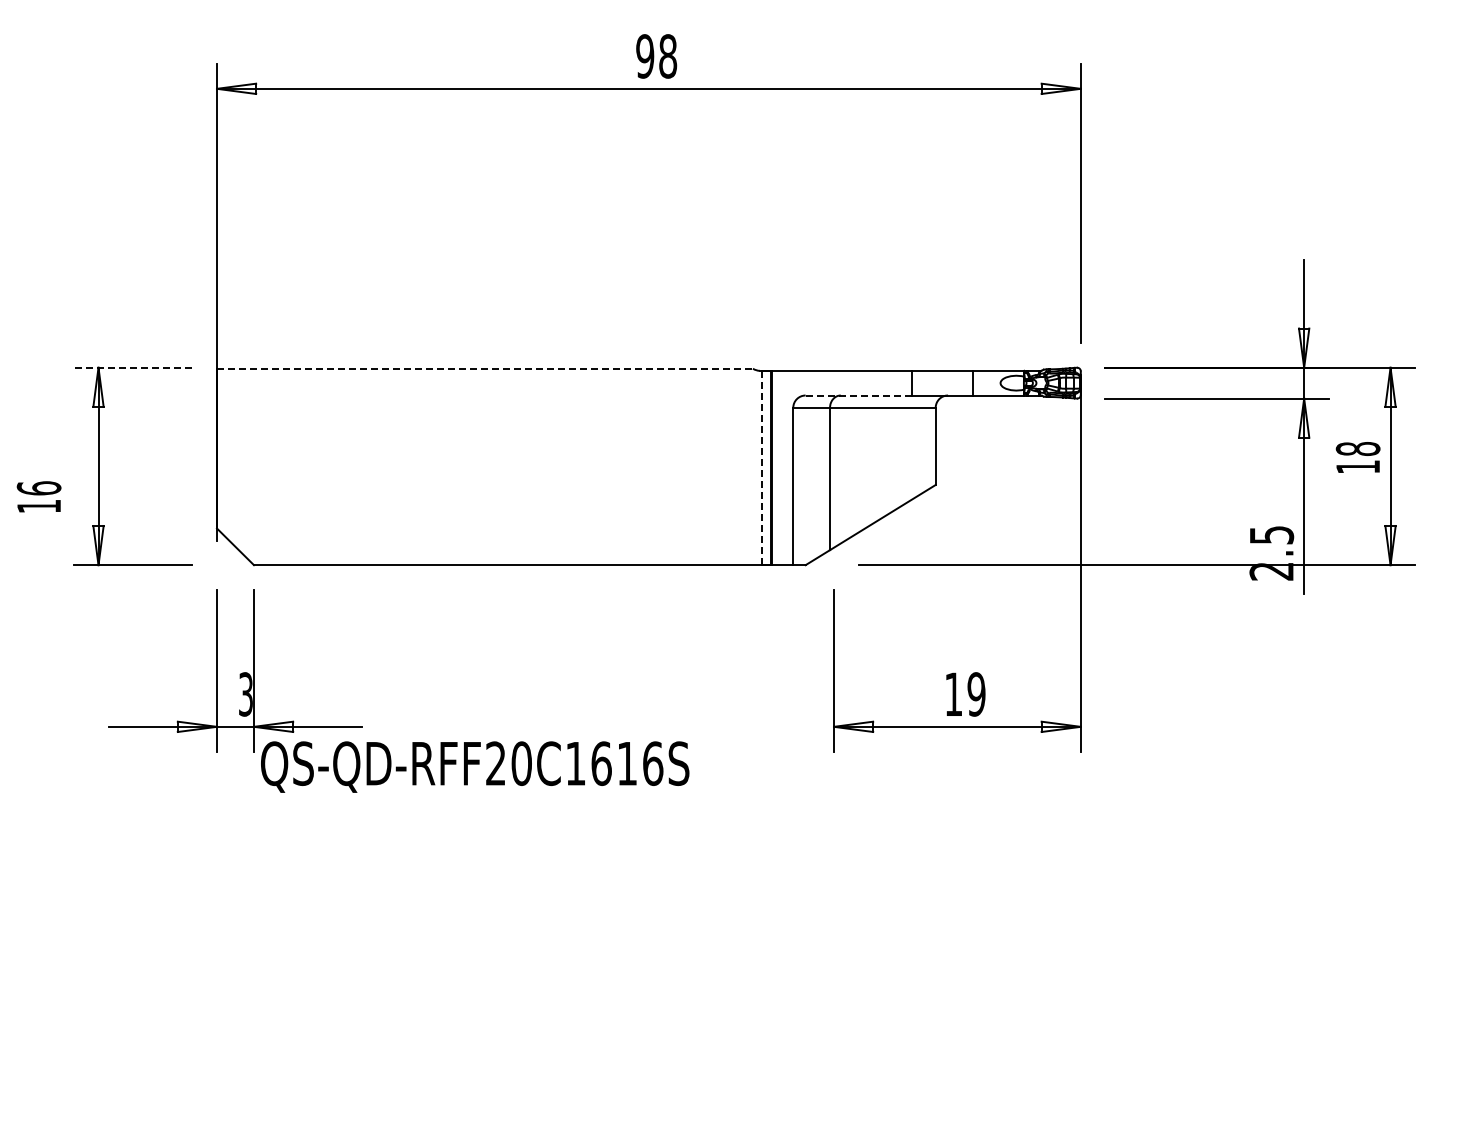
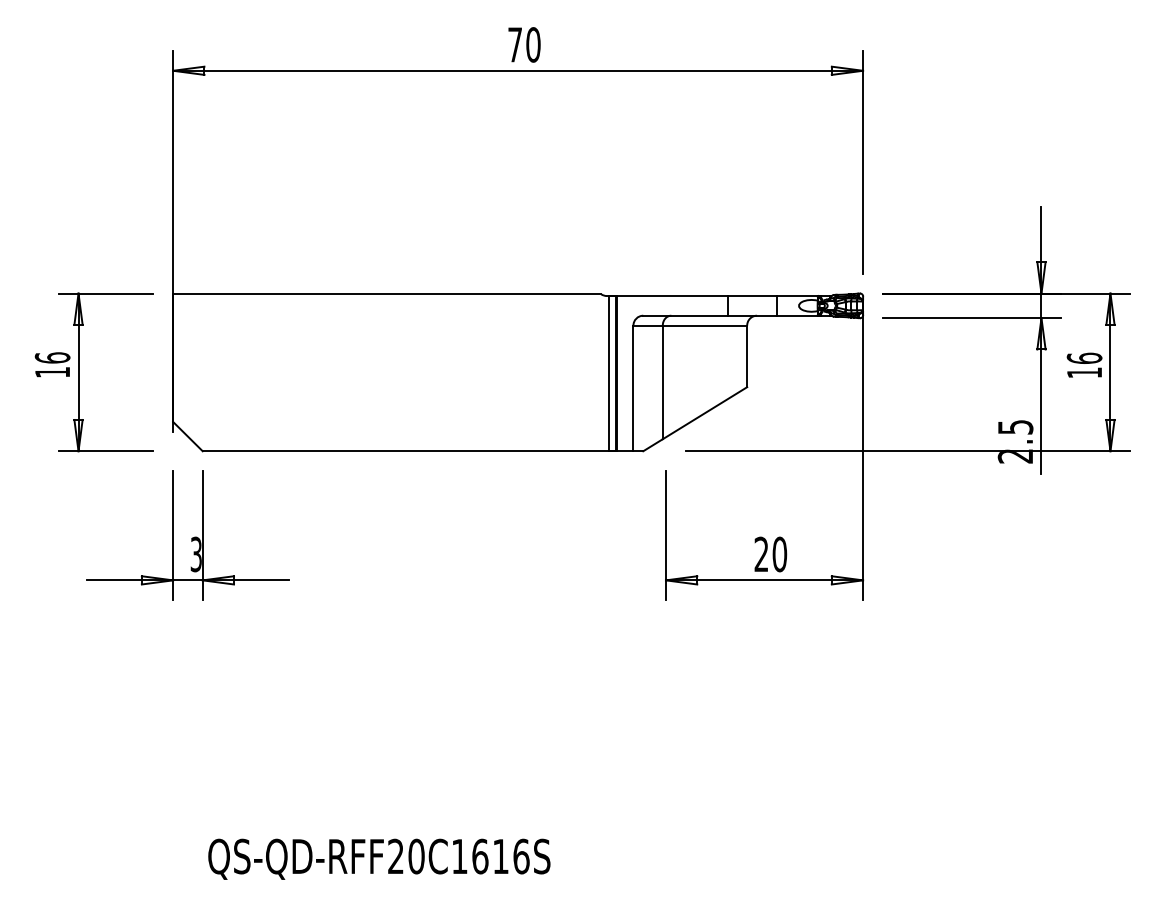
text: (656, 56) -> (524, 44), 98 -> 70
line: (132, 367) -> (105, 293), dashed -> solid
line: (484, 368) -> (386, 294), dashed -> solid
line: (858, 395) -> (685, 315), dashed -> solid
text: (1357, 448) -> (1084, 358), 18 -> 16
line: (762, 468) -> (608, 374), dashed -> solid
text: (38, 496) -> (52, 364), moved
text: (965, 694) -> (770, 554), 19 -> 20
text: (475, 766) -> (379, 858), moved

